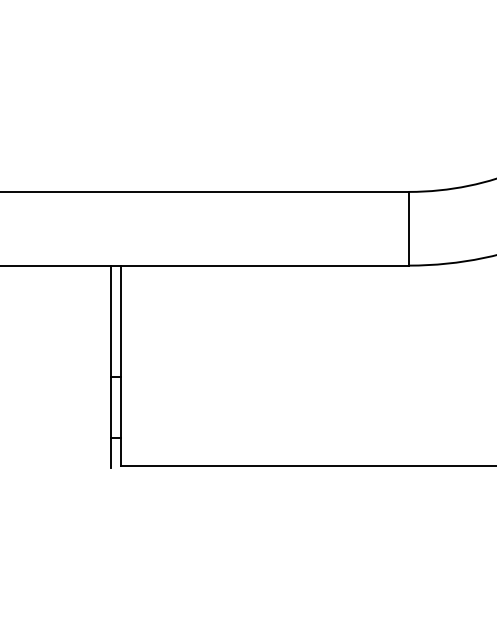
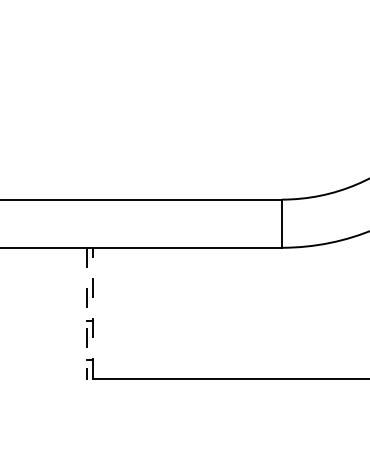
line: (121, 364) -> (93, 312), solid -> dashed
line: (111, 367) -> (87, 314), solid -> dashed

